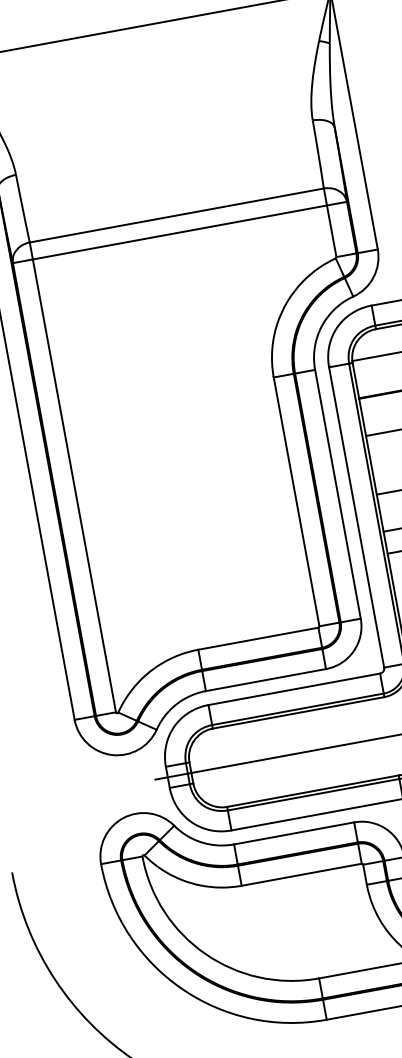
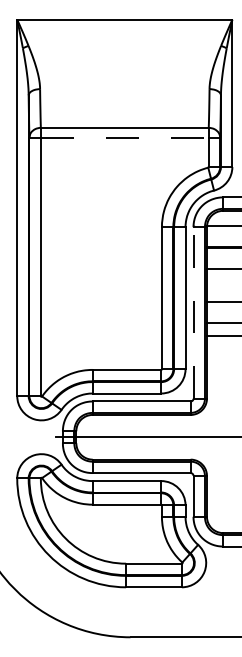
line: (179, 232) -> (124, 137), solid -> dashed
line: (356, 516) -> (193, 312), solid -> dashed

